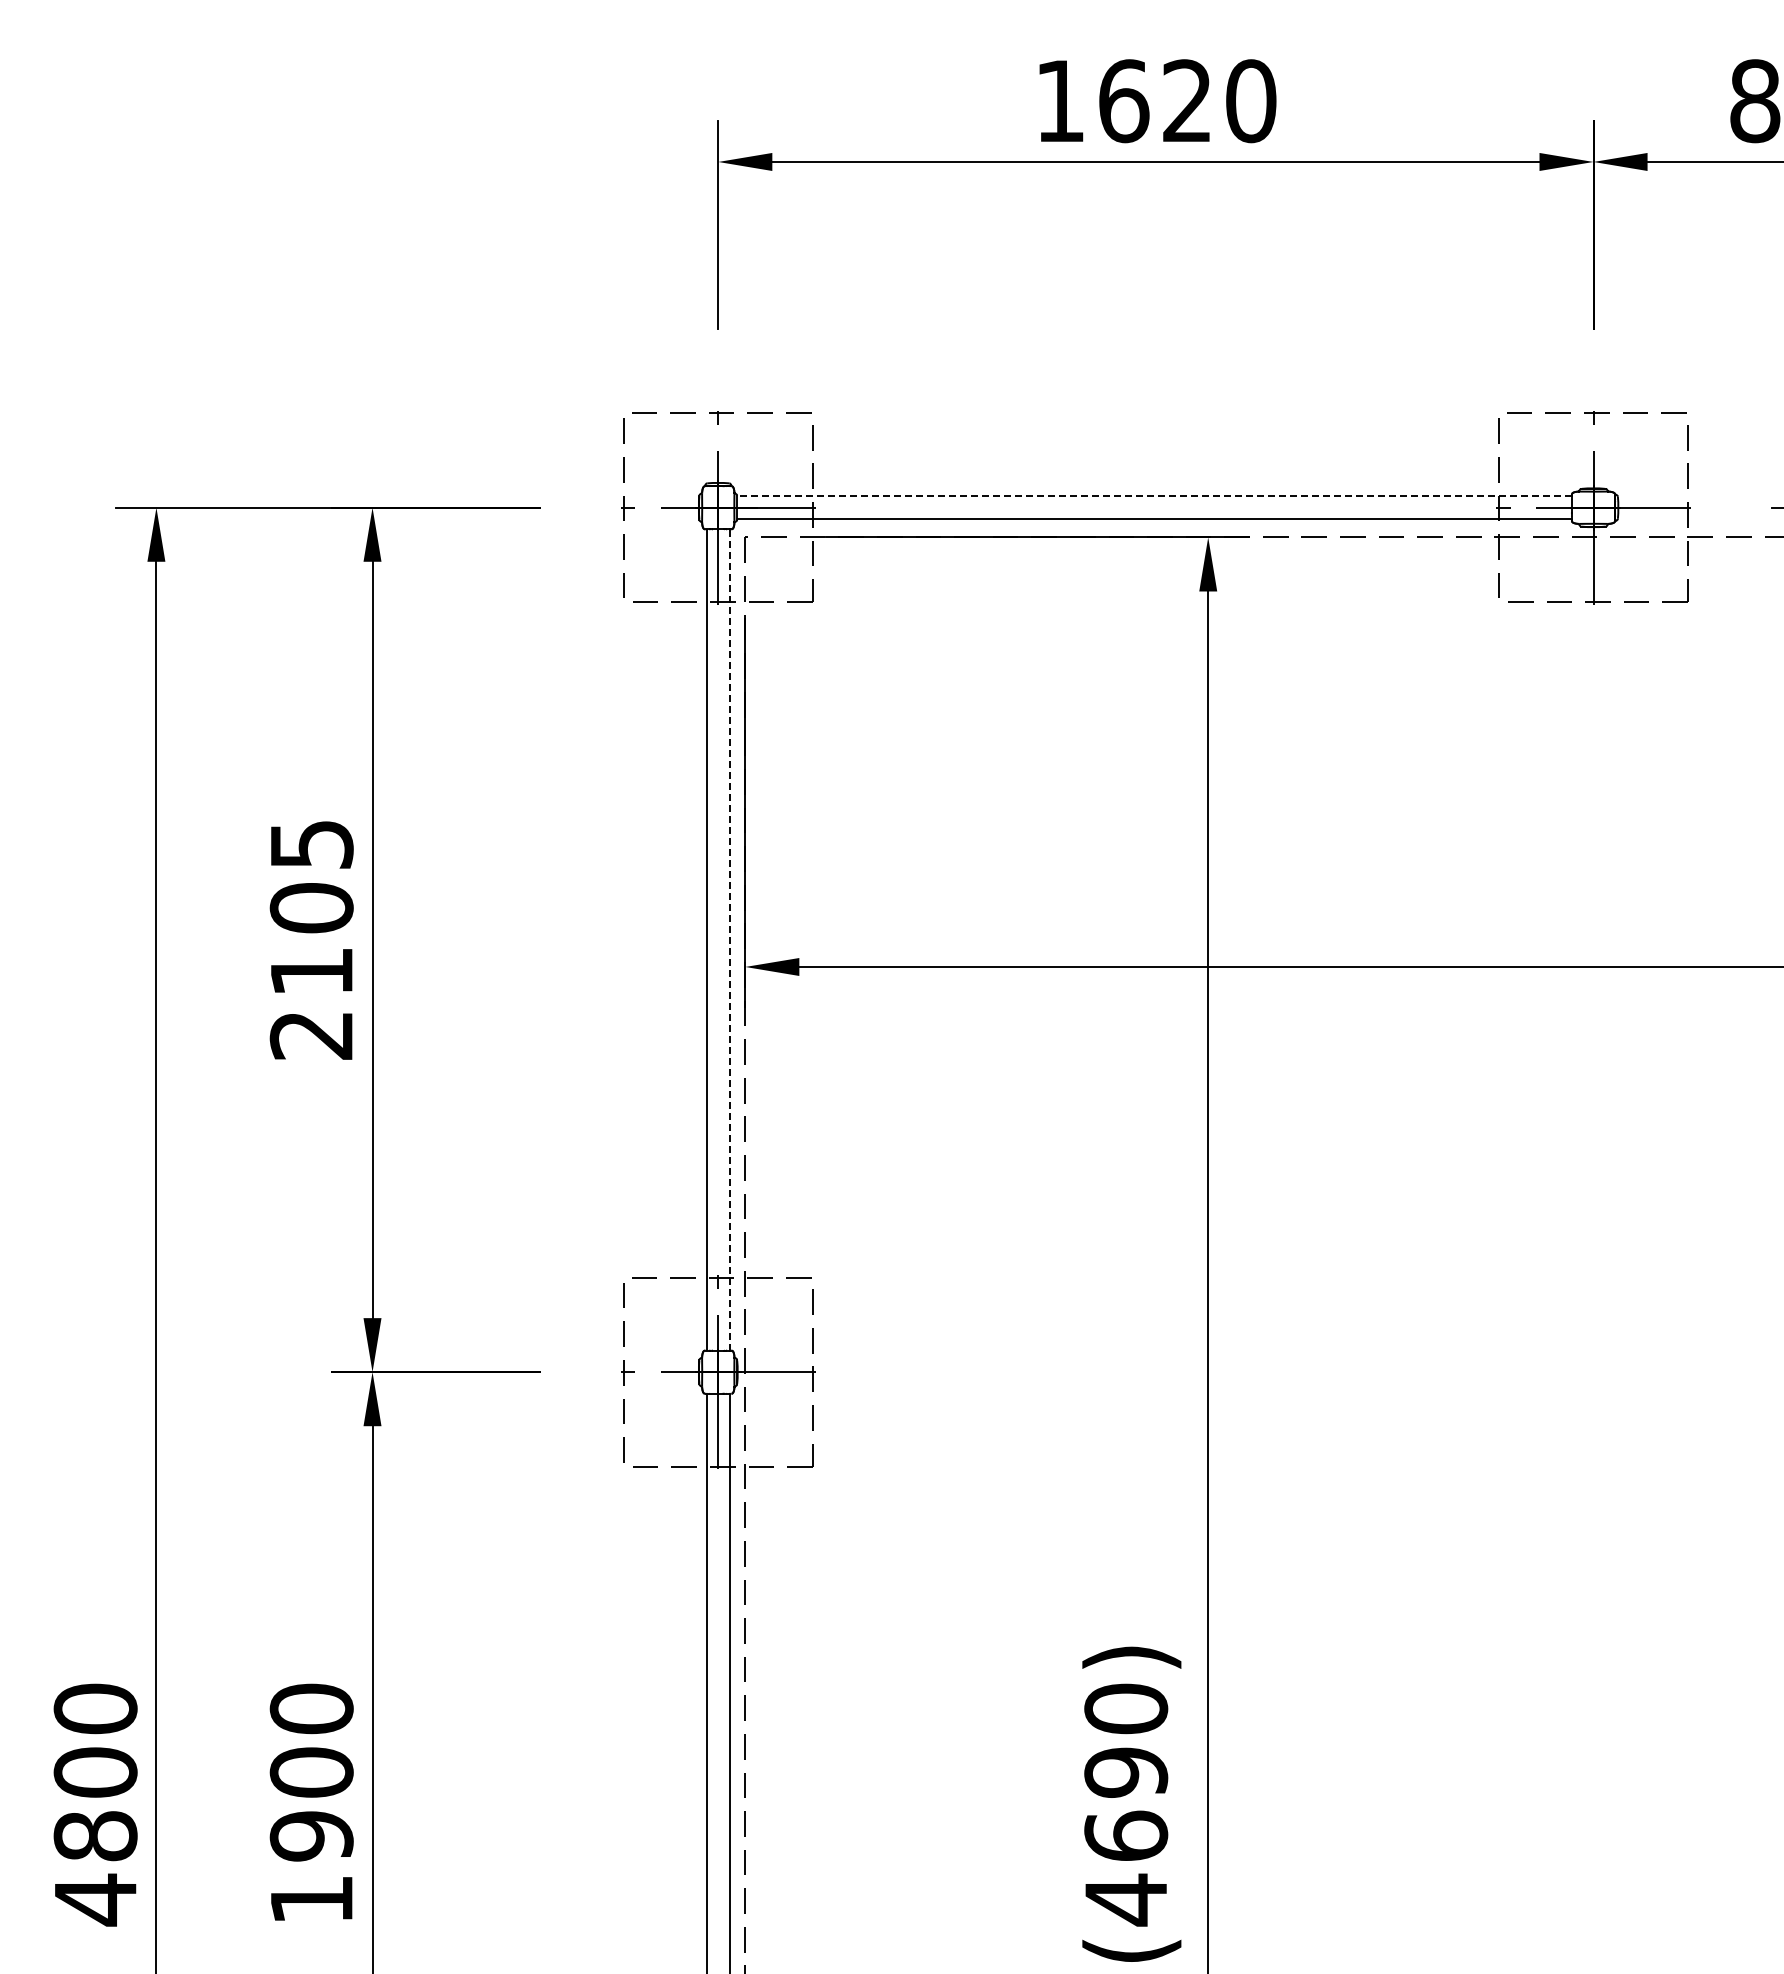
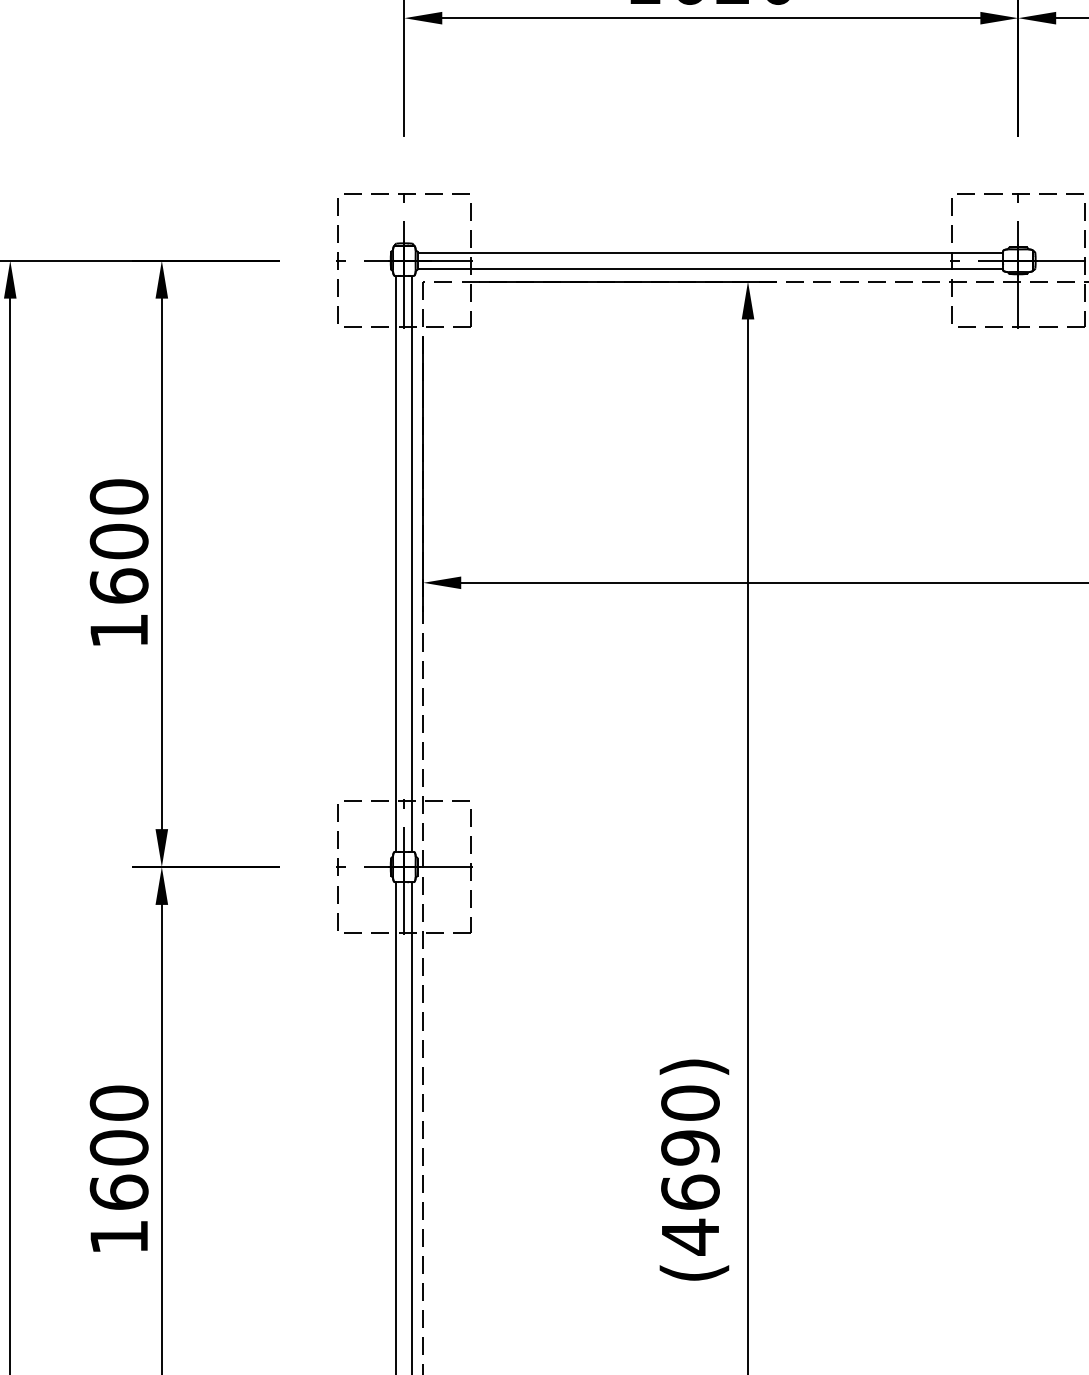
line: (1154, 496) -> (710, 252), dashed -> solid
text: (311, 939) -> (119, 563), 2105 -> 1600
line: (729, 939) -> (412, 563), dashed -> solid
text: (311, 1835) -> (119, 1192), 1900 -> 1600

